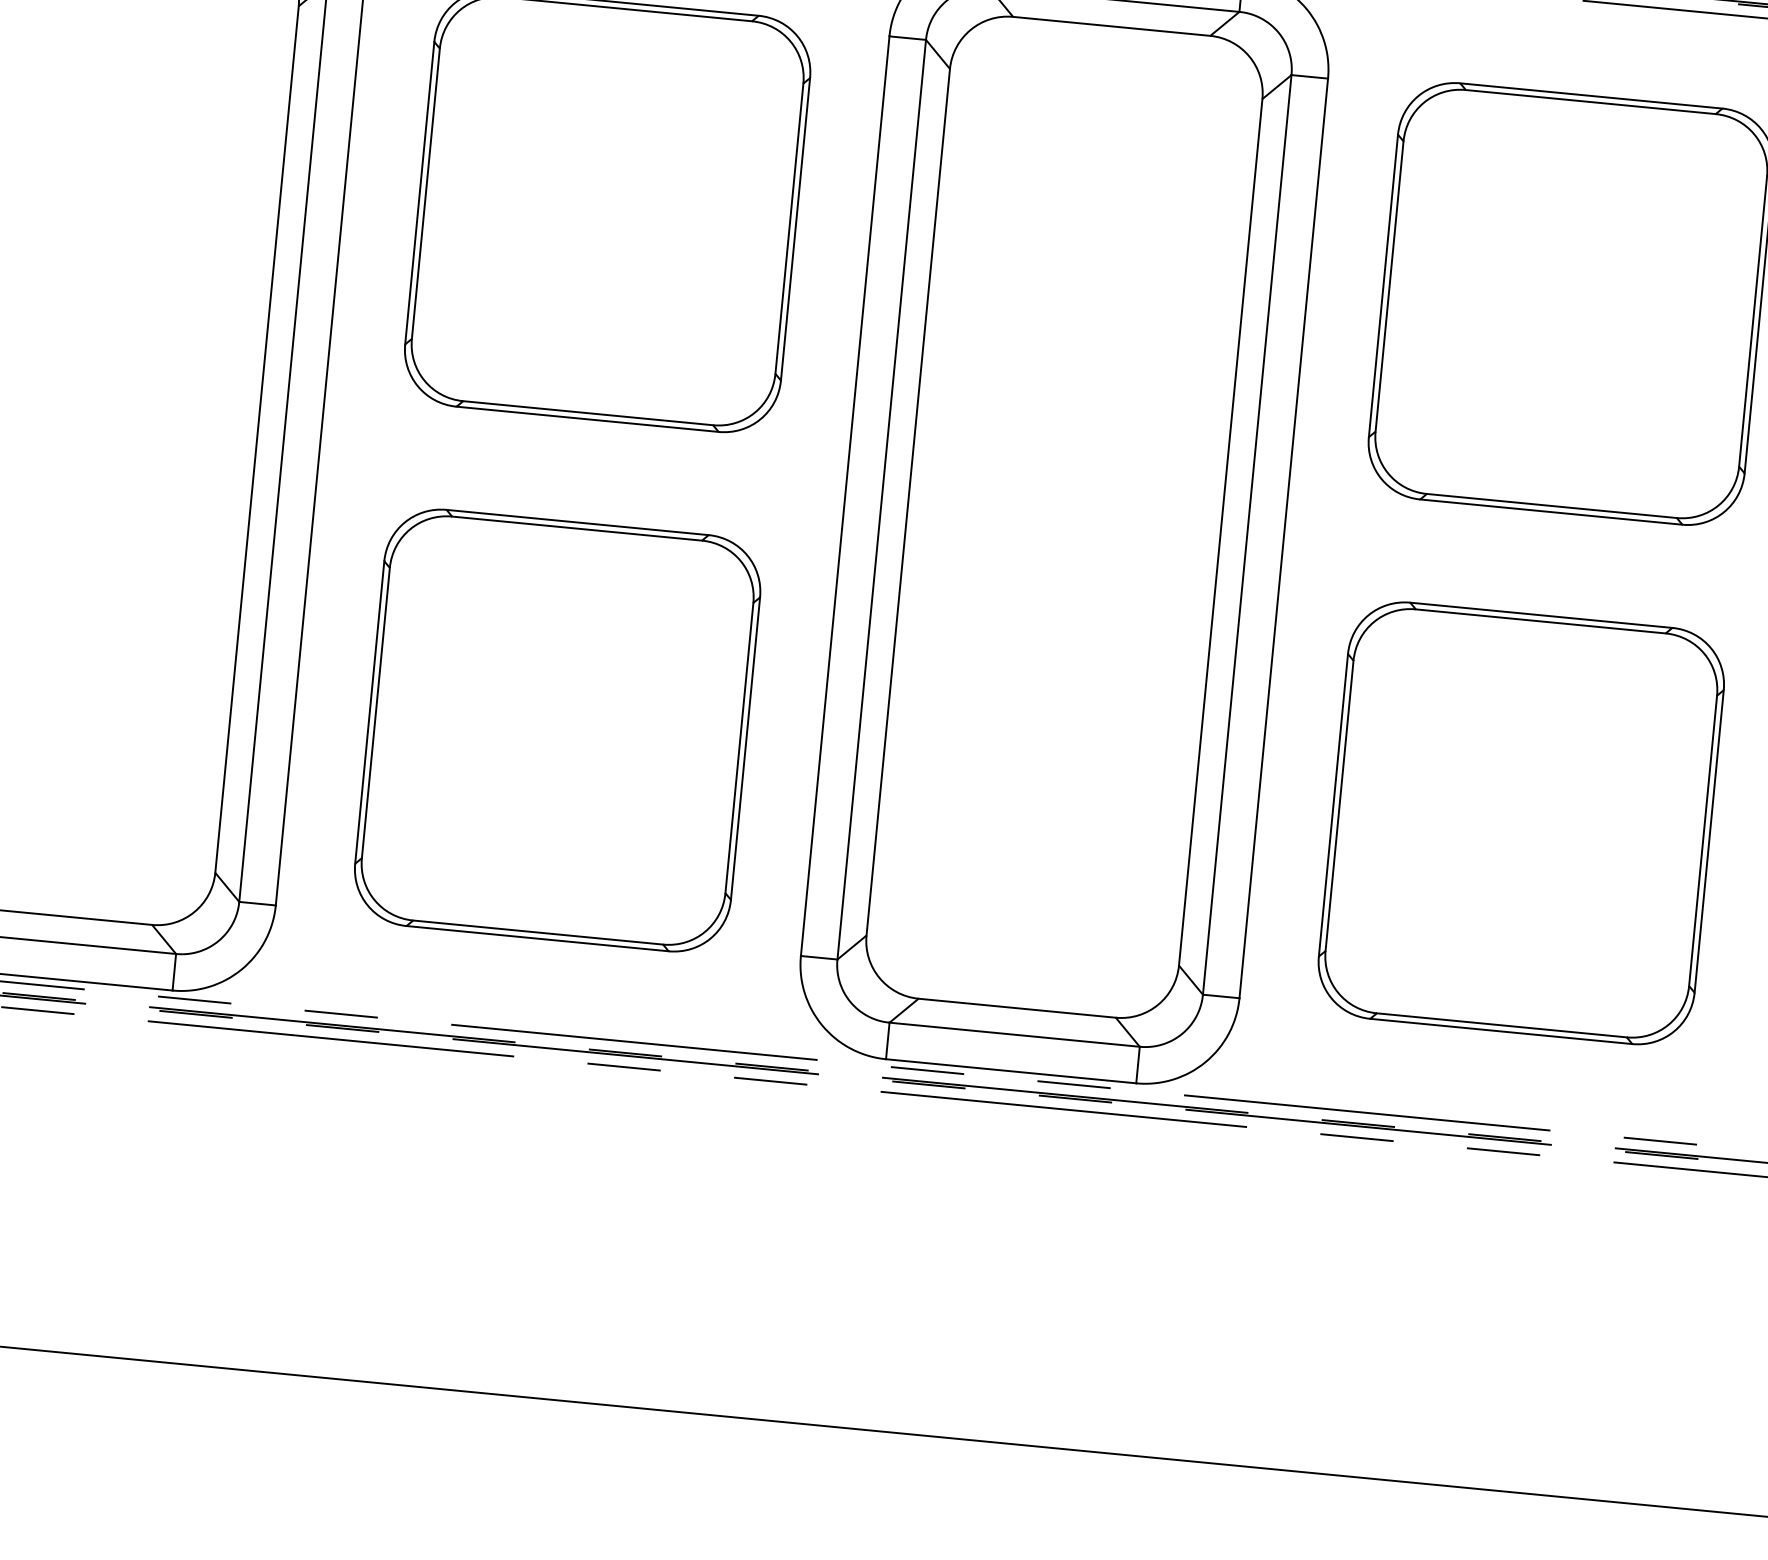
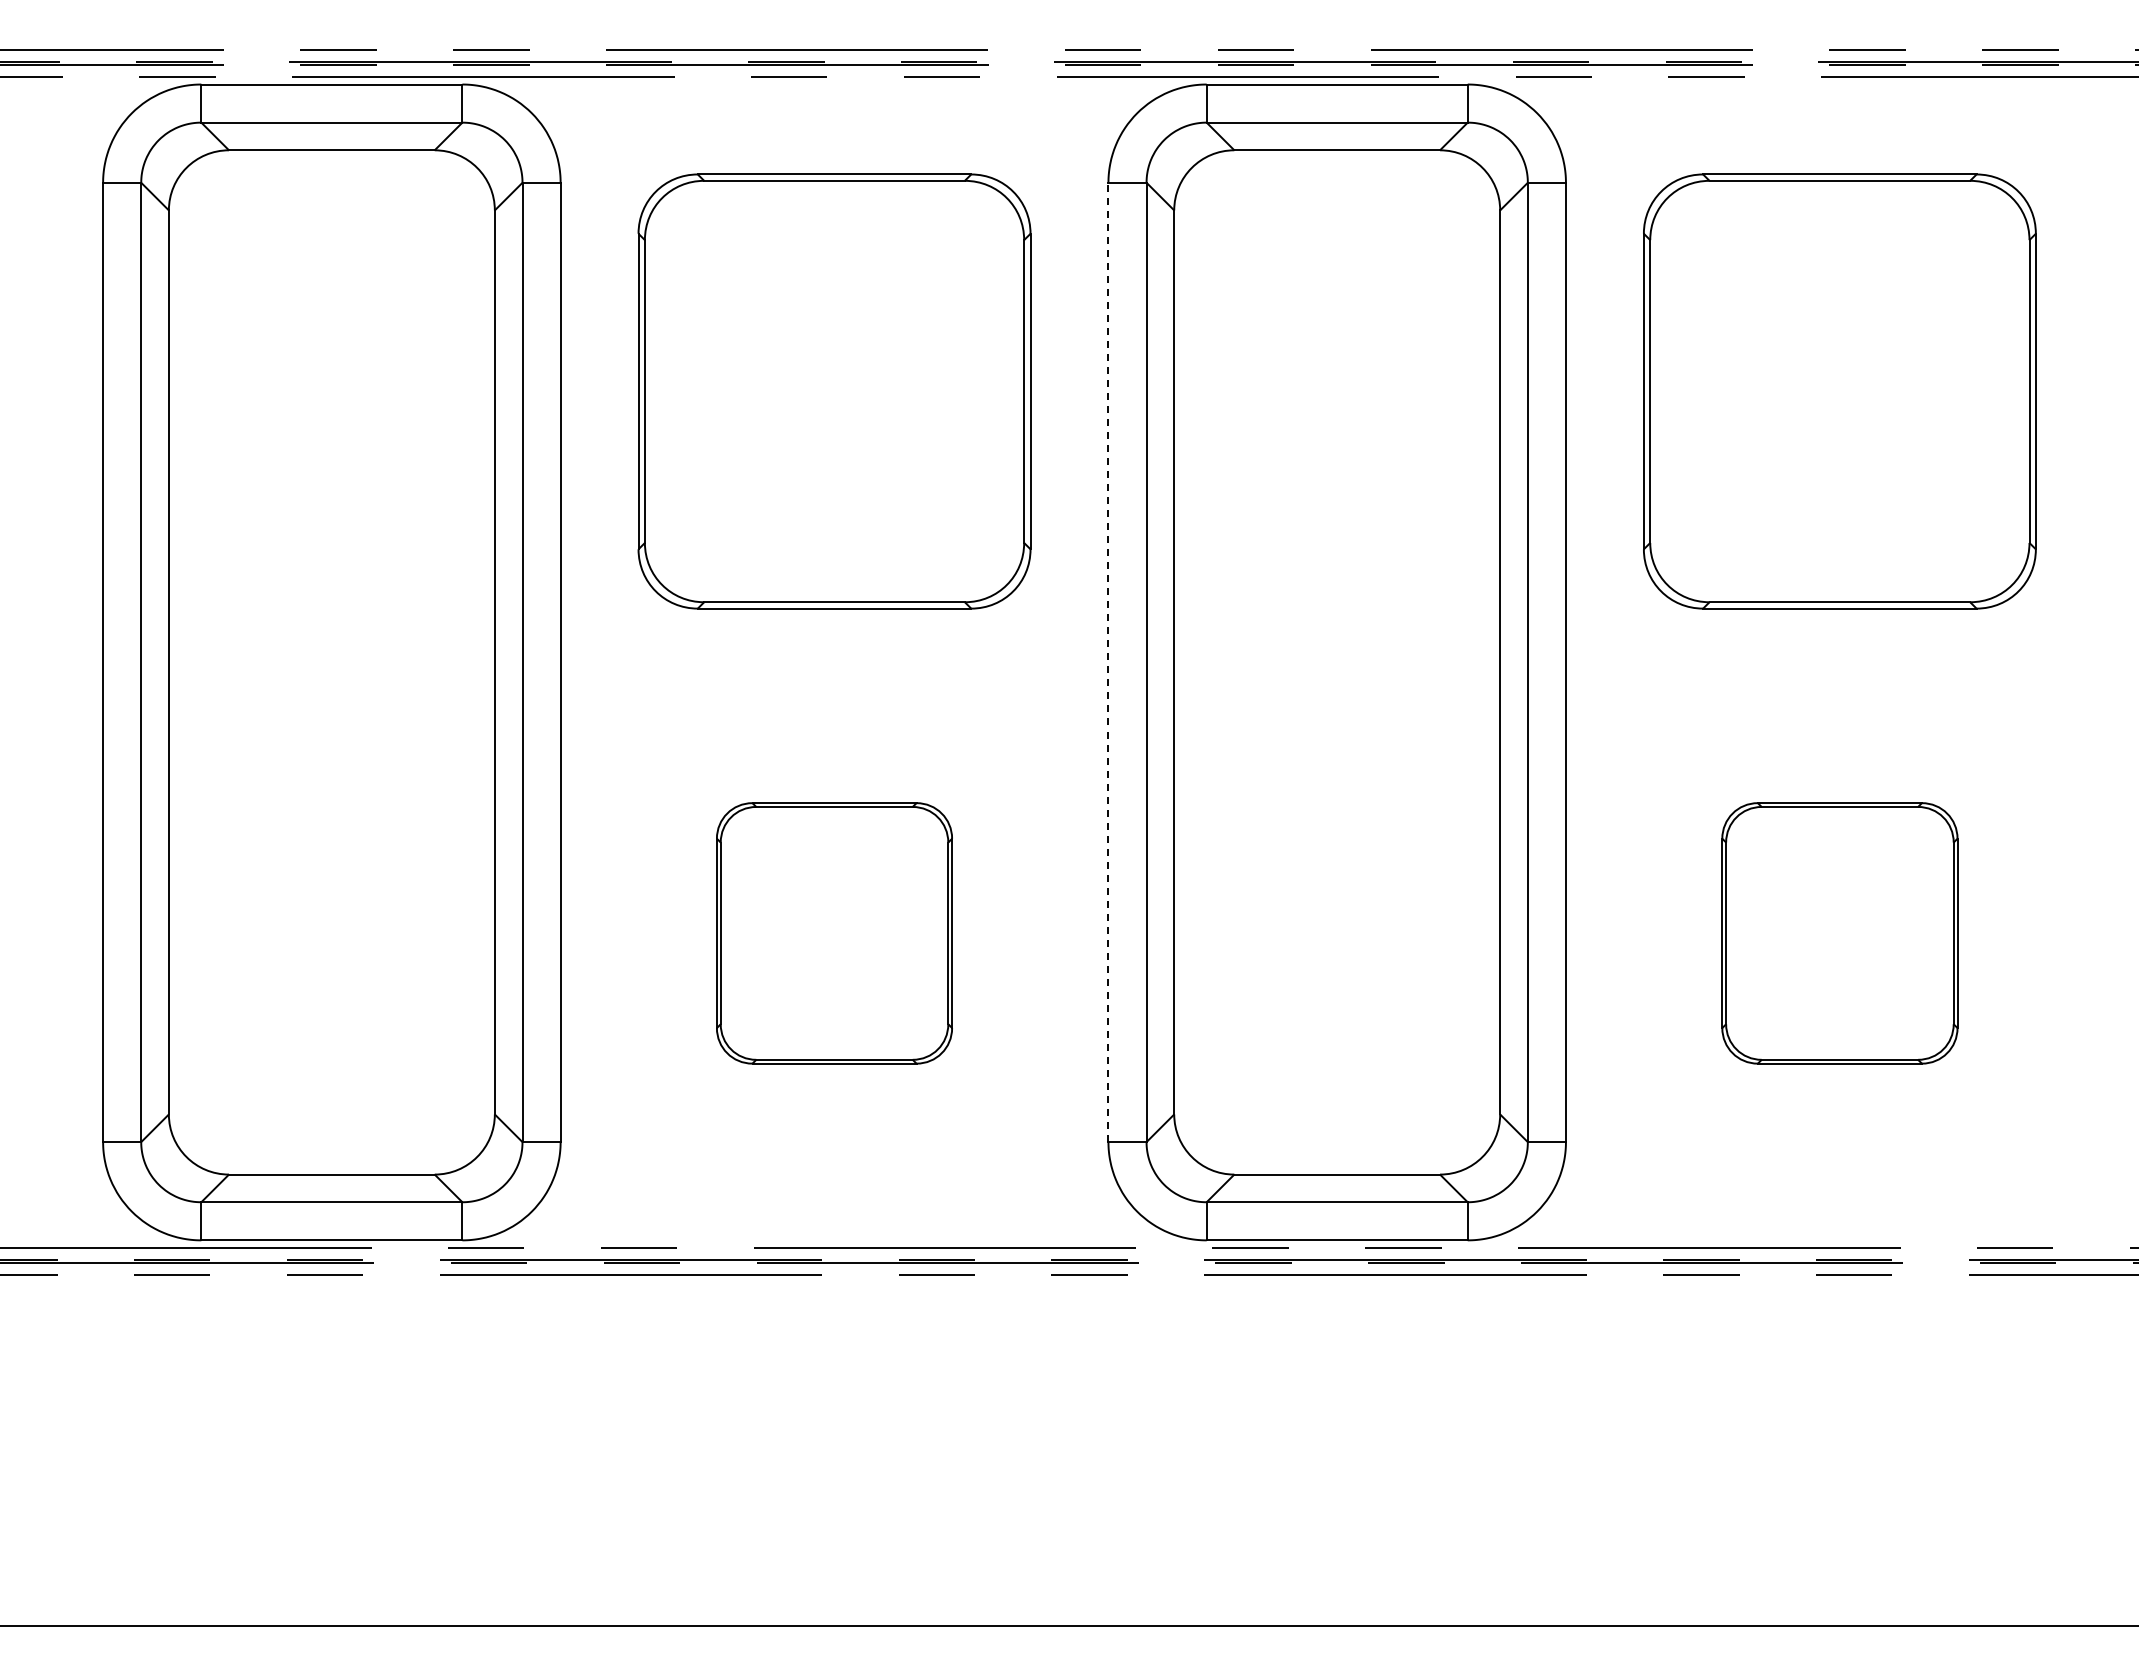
line: (845, 496) -> (1108, 662), solid -> dashed
part: (557, 730) -> (834, 933), size x0.6
part: (1520, 823) -> (1839, 933), size x0.6

